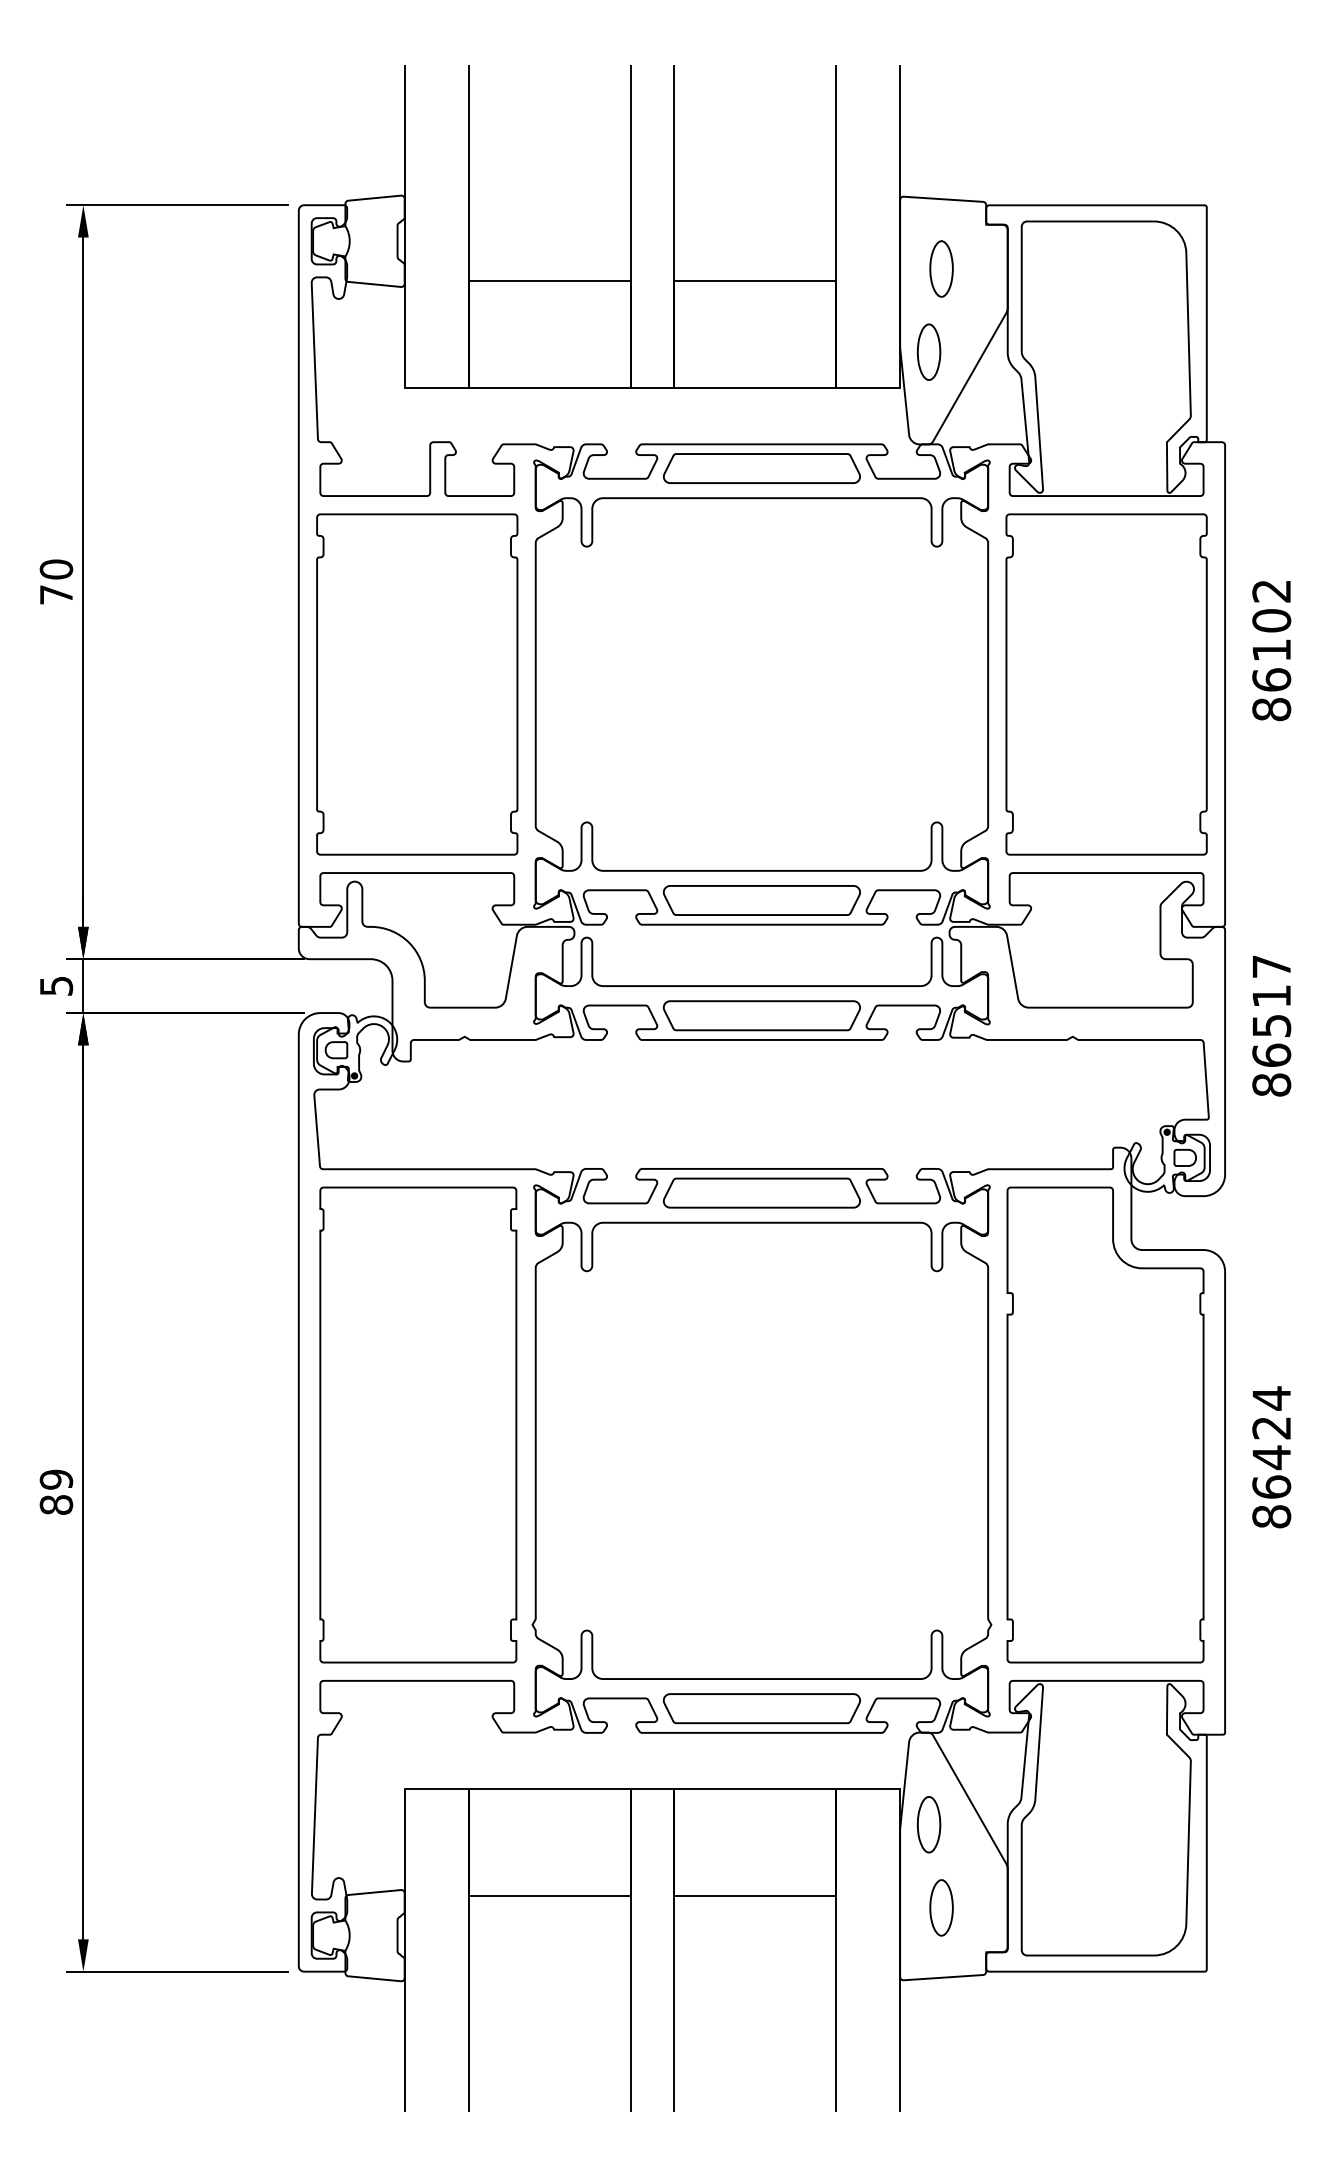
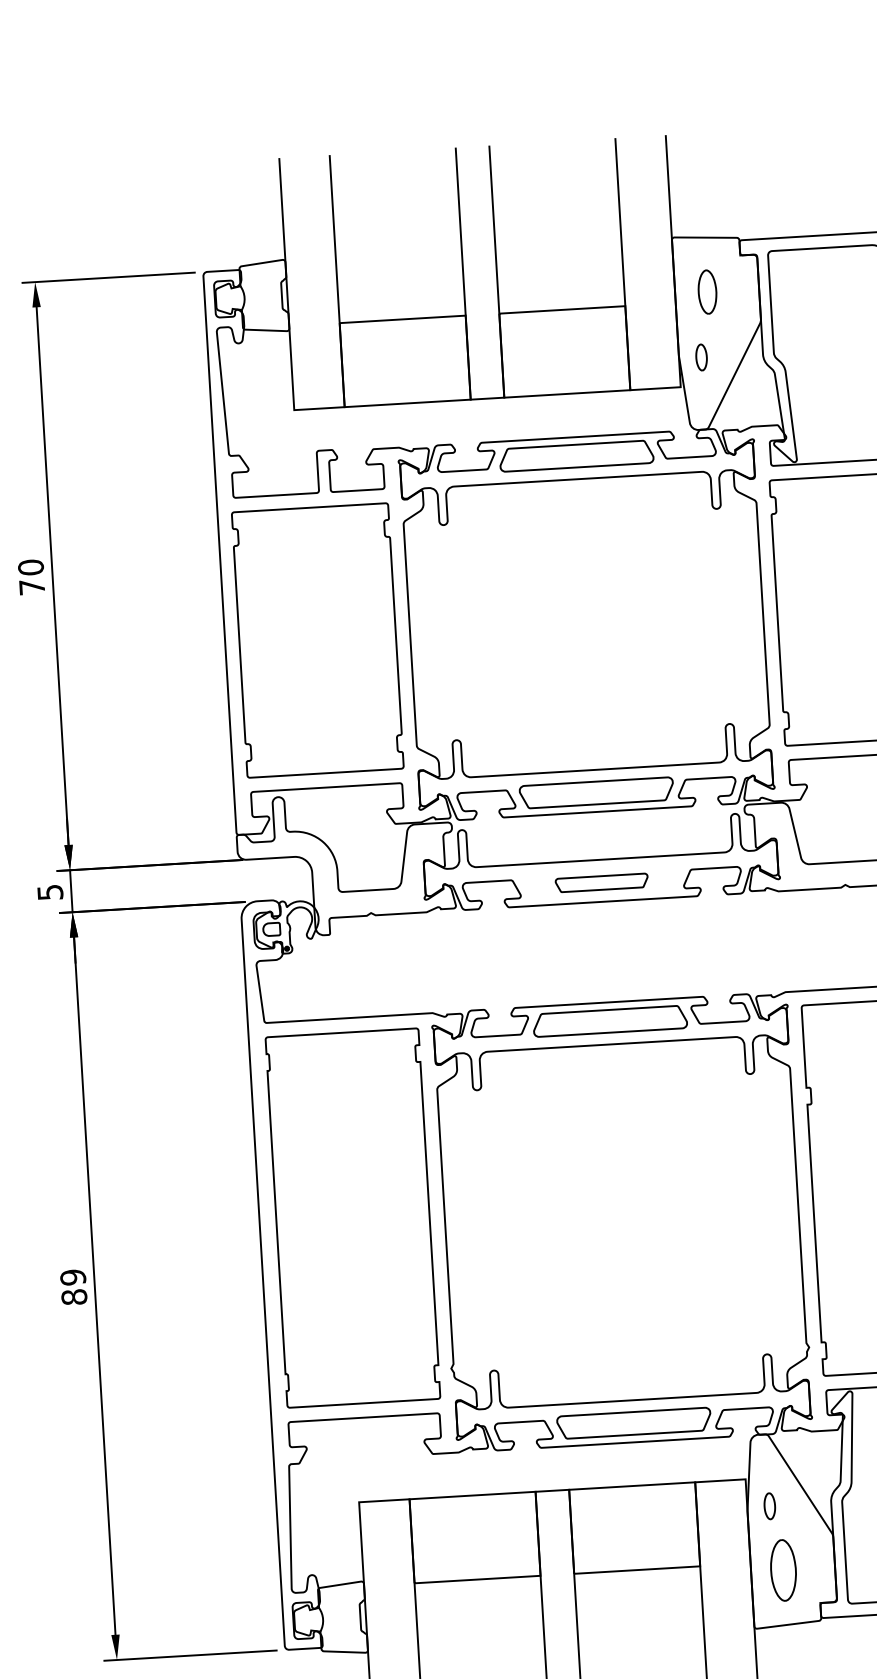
part: (928, 351) -> (701, 357), size x0.6
part: (761, 1015) -> (601, 882), size x0.6
part: (928, 1824) -> (769, 1506), size x0.6
part: (941, 1907) -> (783, 1570), size x1.4

